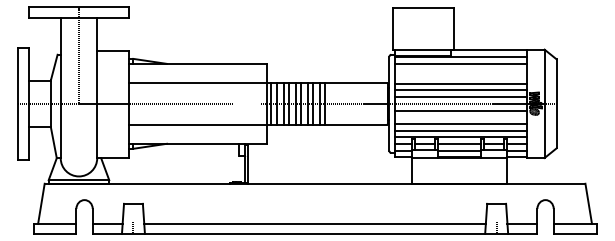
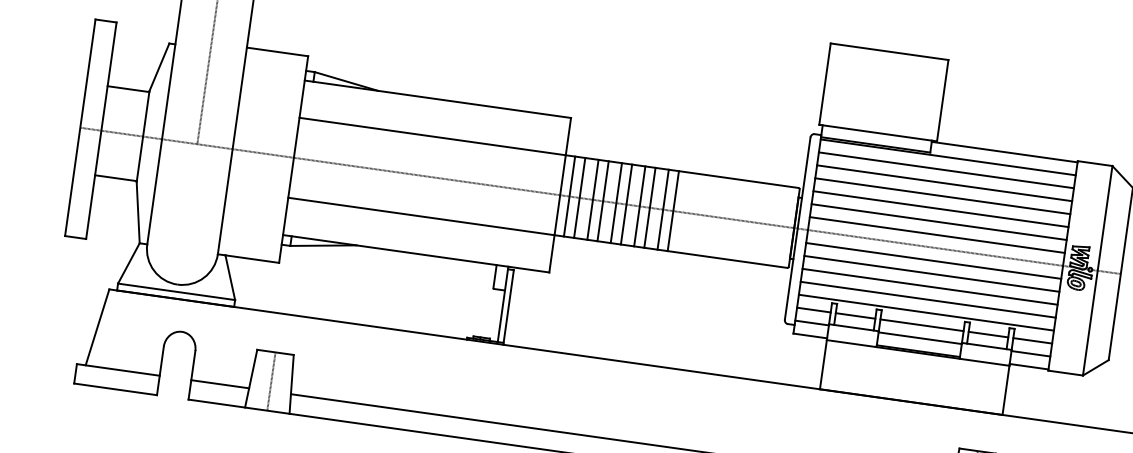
line: (460, 70) -> (944, 183), added
line: (460, 77) -> (942, 196), added
line: (460, 117) -> (931, 274), added

